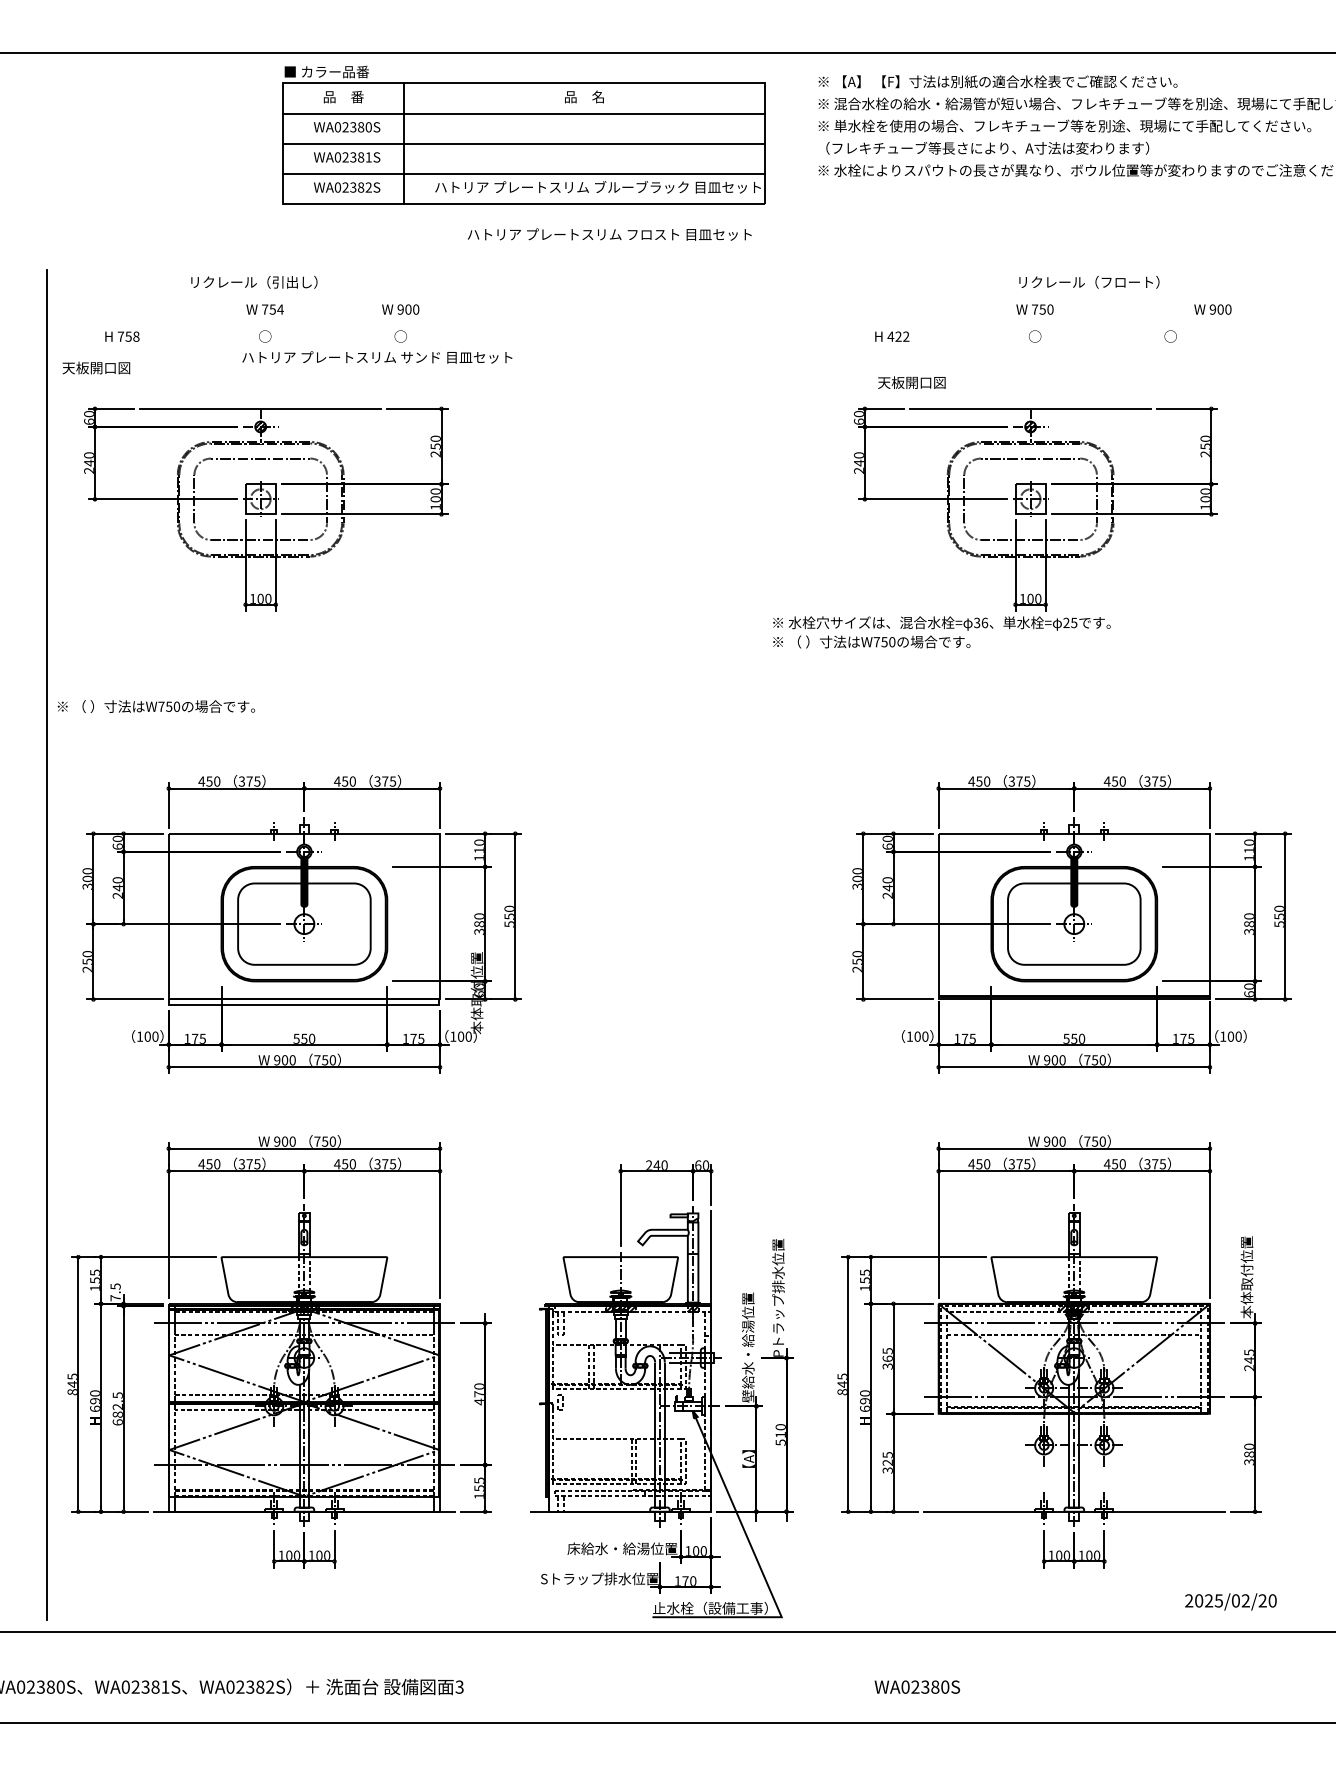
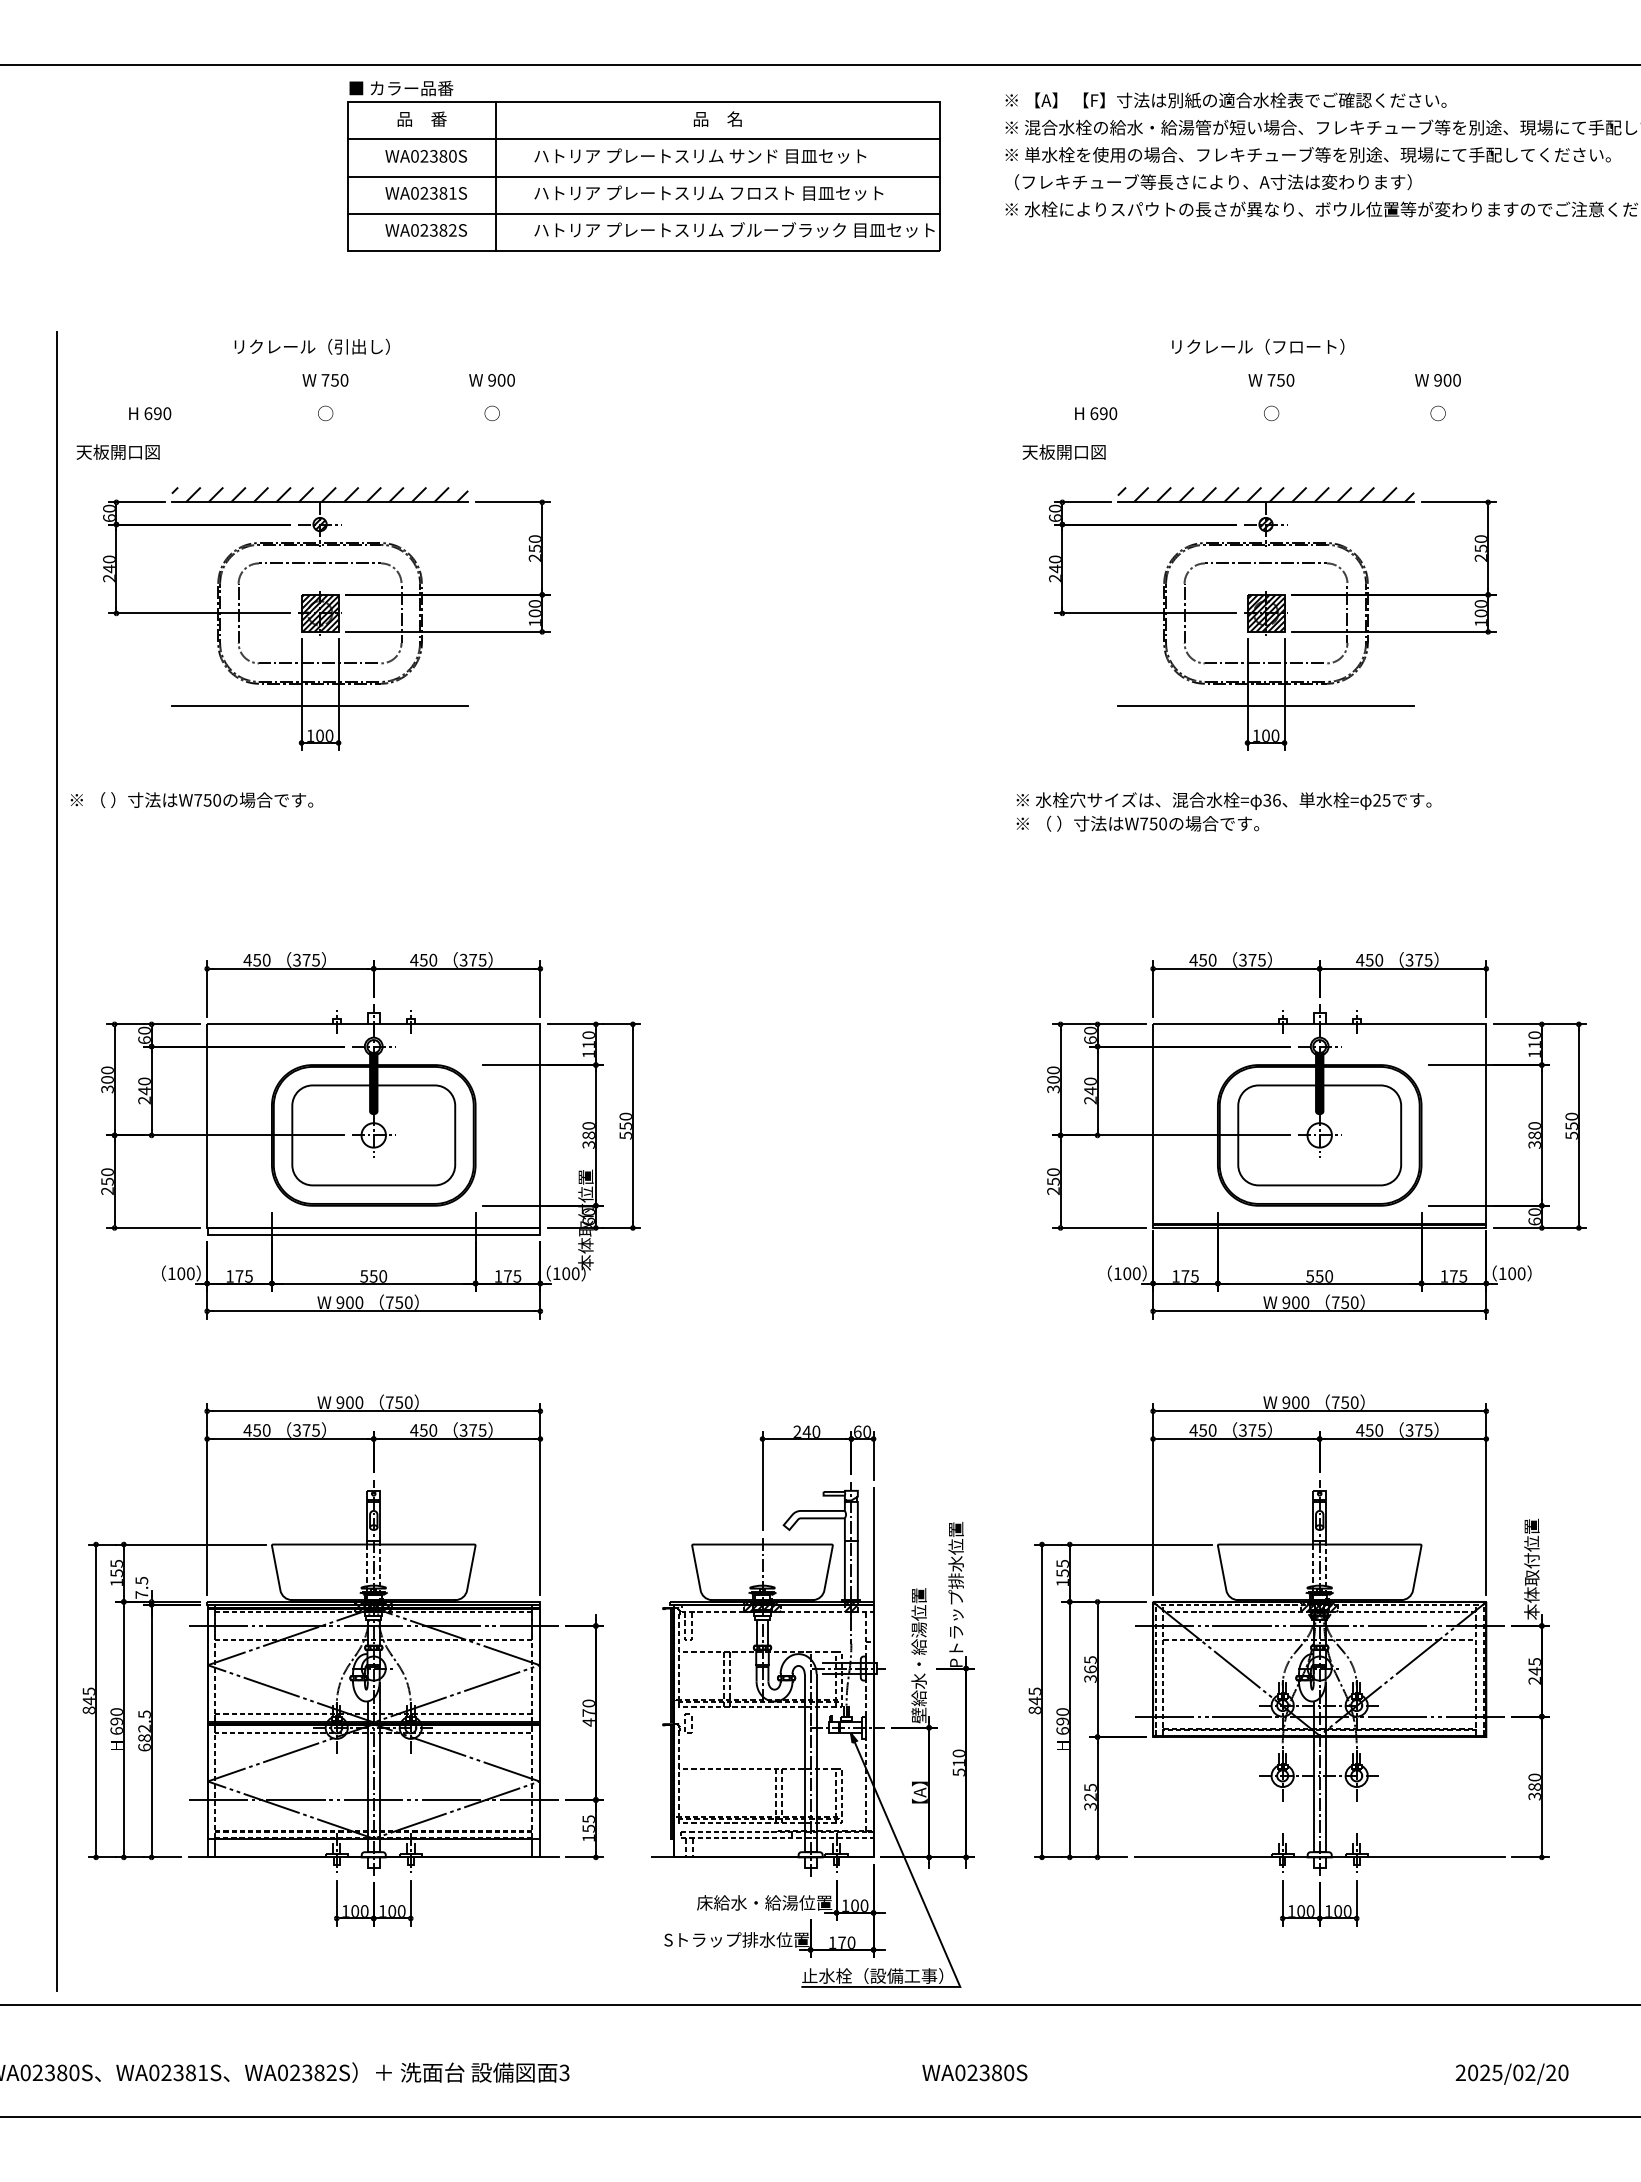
text: (609, 234) -> (708, 192), moved
text: (1089, 282) -> (1258, 346), moved
text: (280, 309) -> (344, 380), 754 -> 750
text: (1212, 309) -> (1437, 380), moved
text: (128, 336) -> (157, 413), 758 -> 690
text: (898, 336) -> (1103, 413), 422 -> 690
text: (377, 356) -> (700, 155), moved
text: (911, 382) -> (1063, 451), moved
hatch: (260, 402) -> (319, 494), added
hatch: (1030, 402) -> (1265, 494), added
hatch: (260, 498) -> (319, 612), added
hatch: (1030, 498) -> (1265, 612), added
line: (260, 574) -> (319, 705), added
line: (1030, 574) -> (1265, 705), added
text: (941, 632) -> (1223, 811), moved
text: (156, 706) -> (191, 799), moved
text: (1230, 1601) -> (1511, 2073), moved
text: (917, 1686) -> (974, 2072), moved

